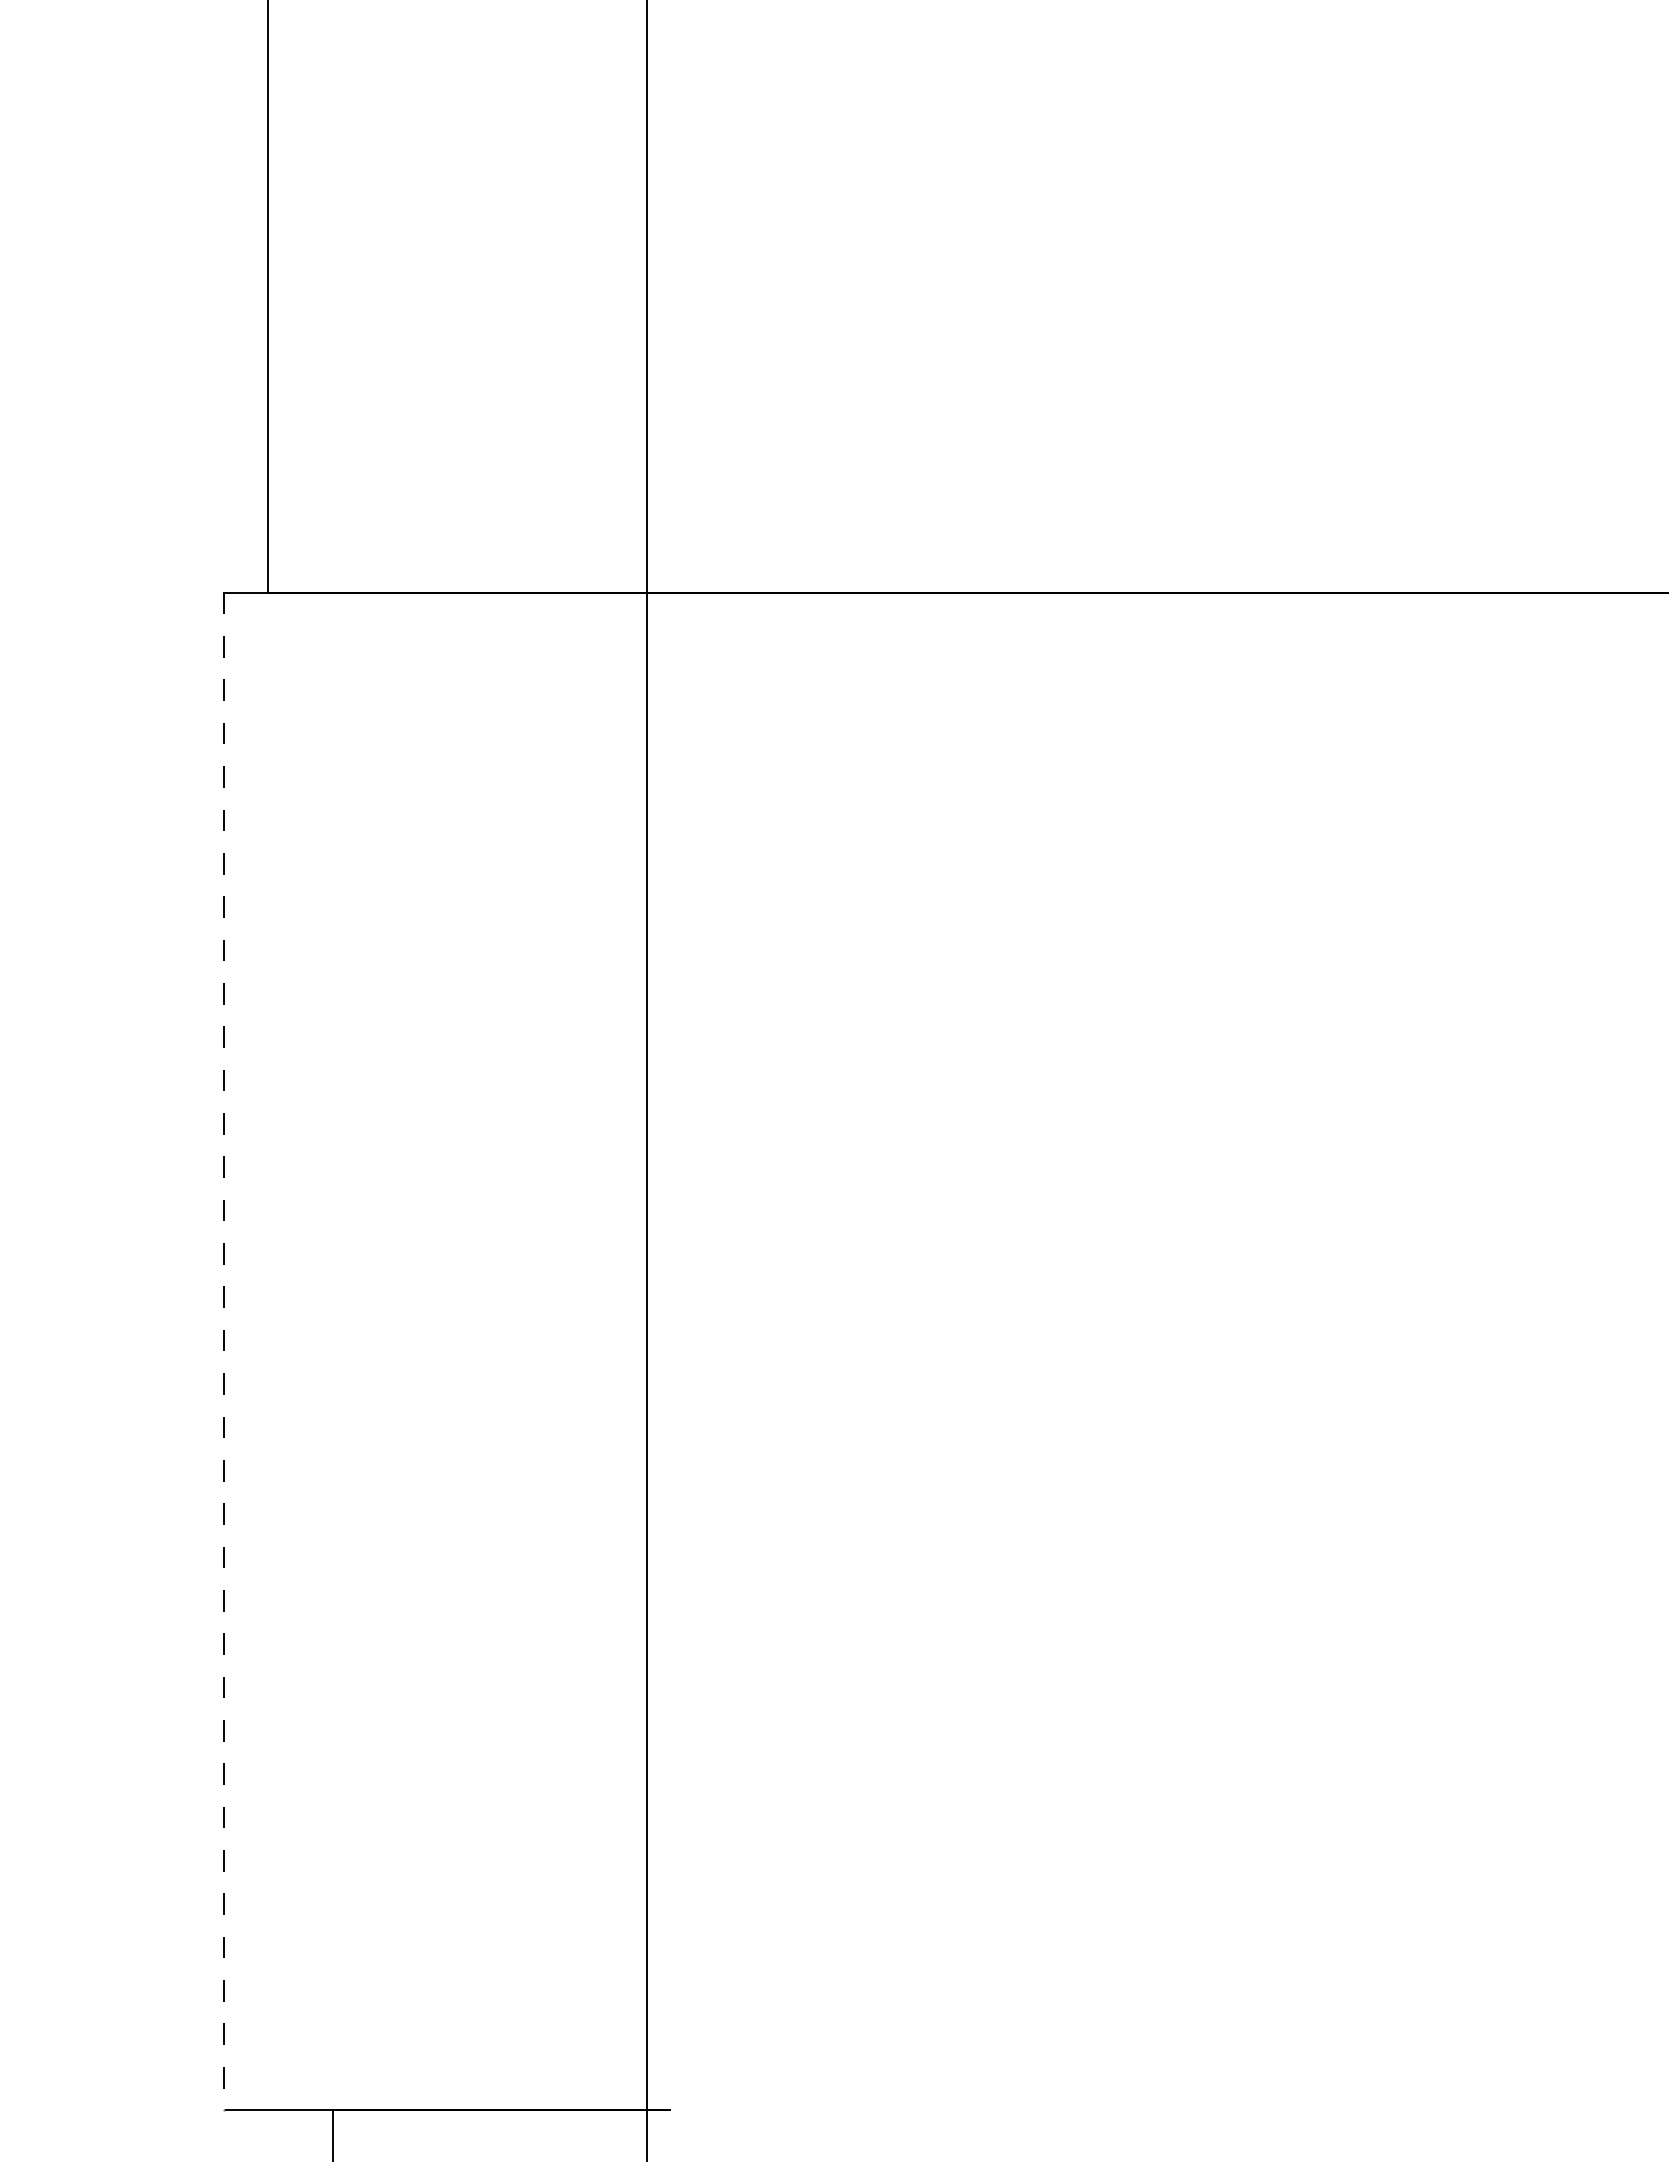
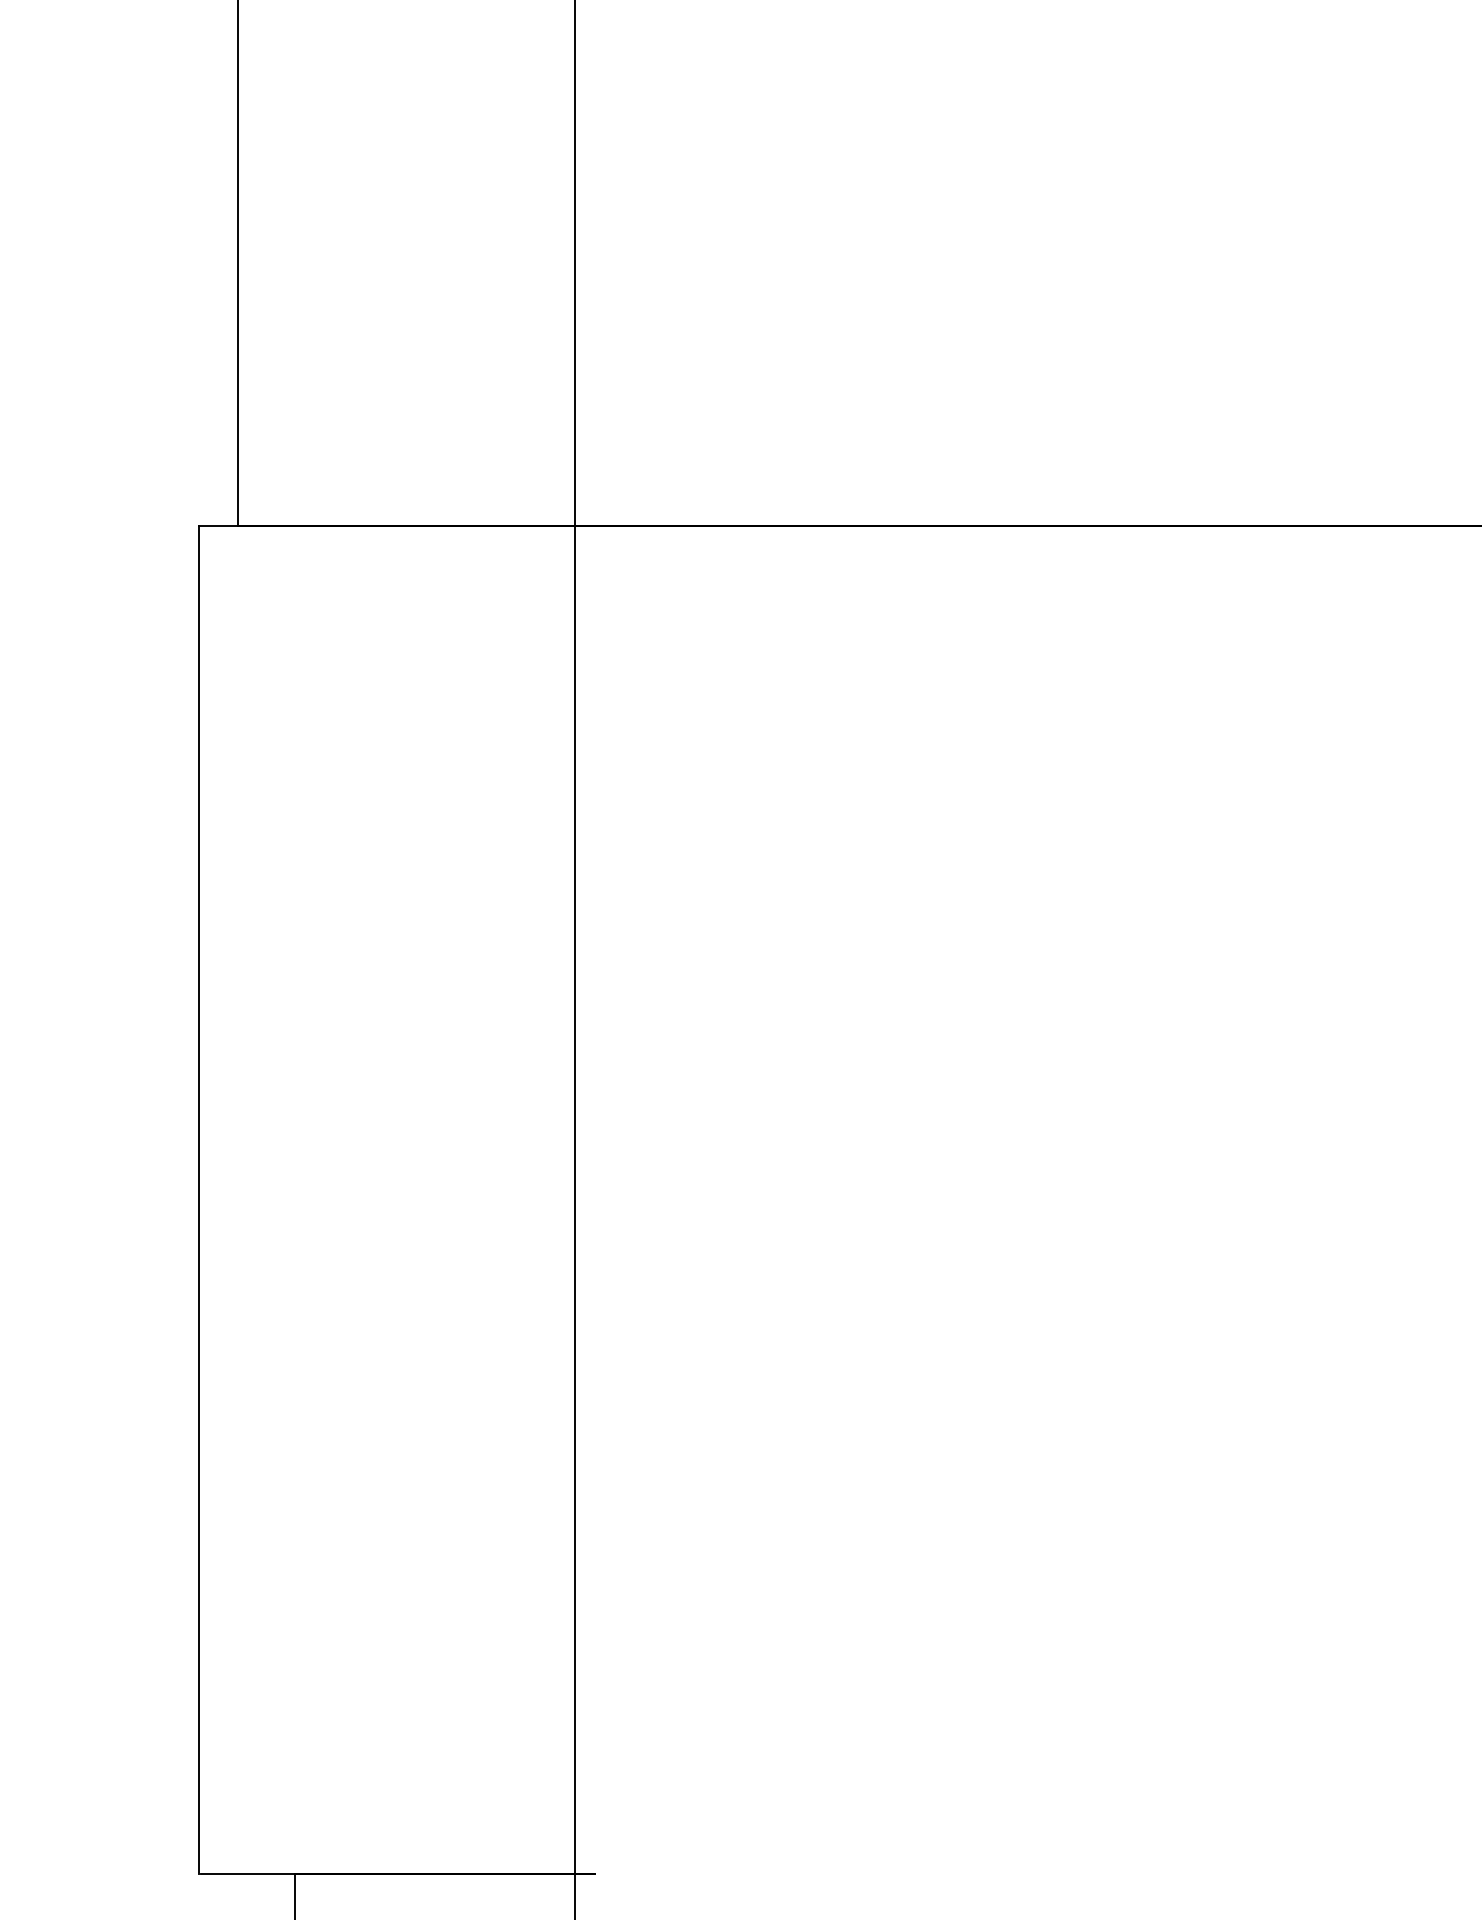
line: (224, 1351) -> (199, 1200), dashed -> solid

